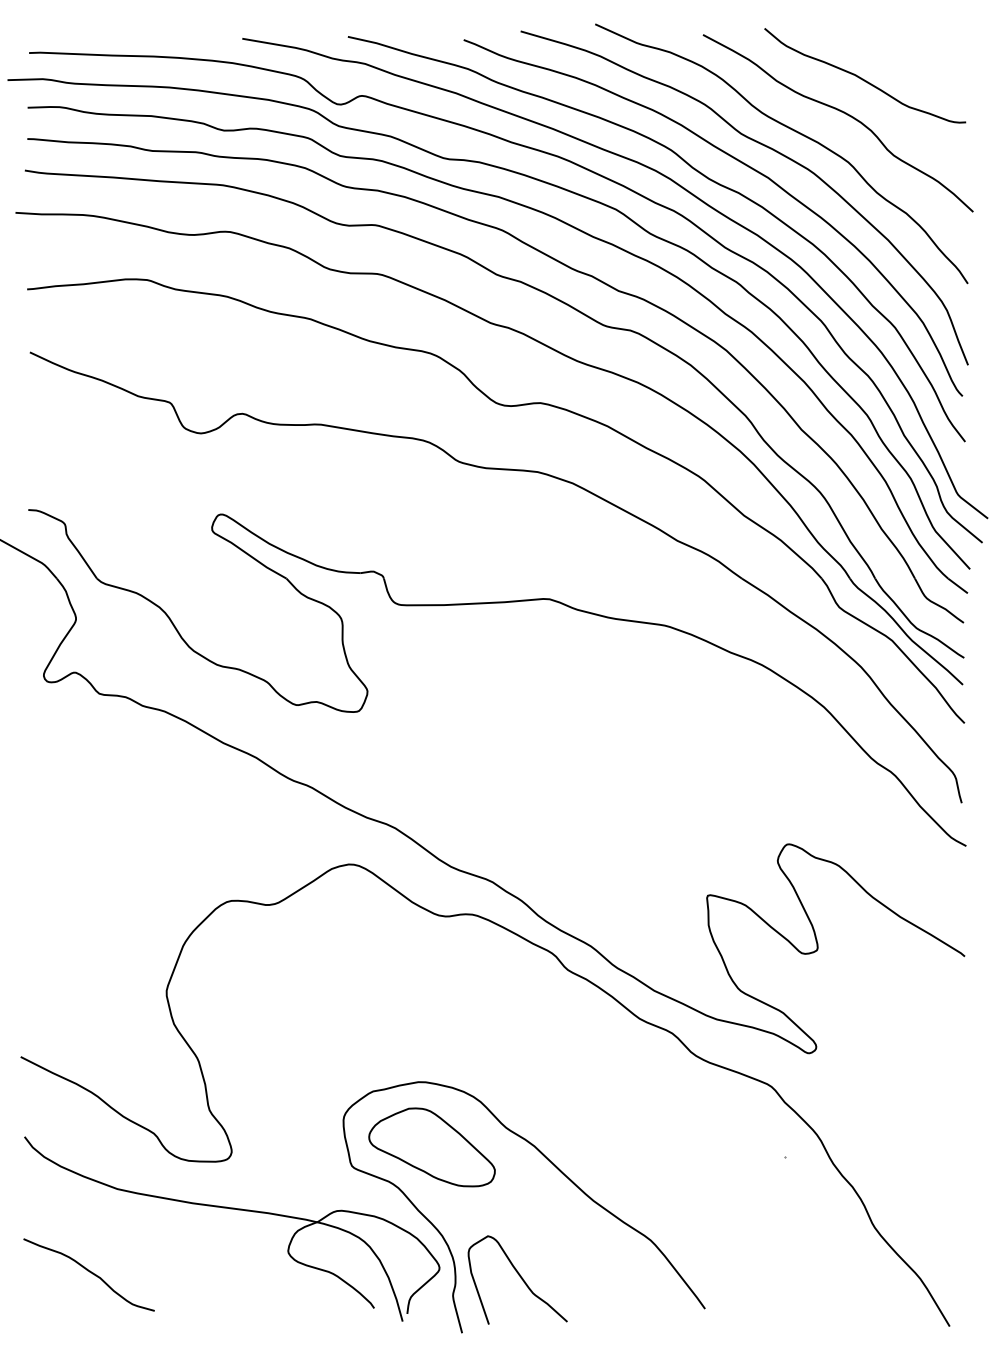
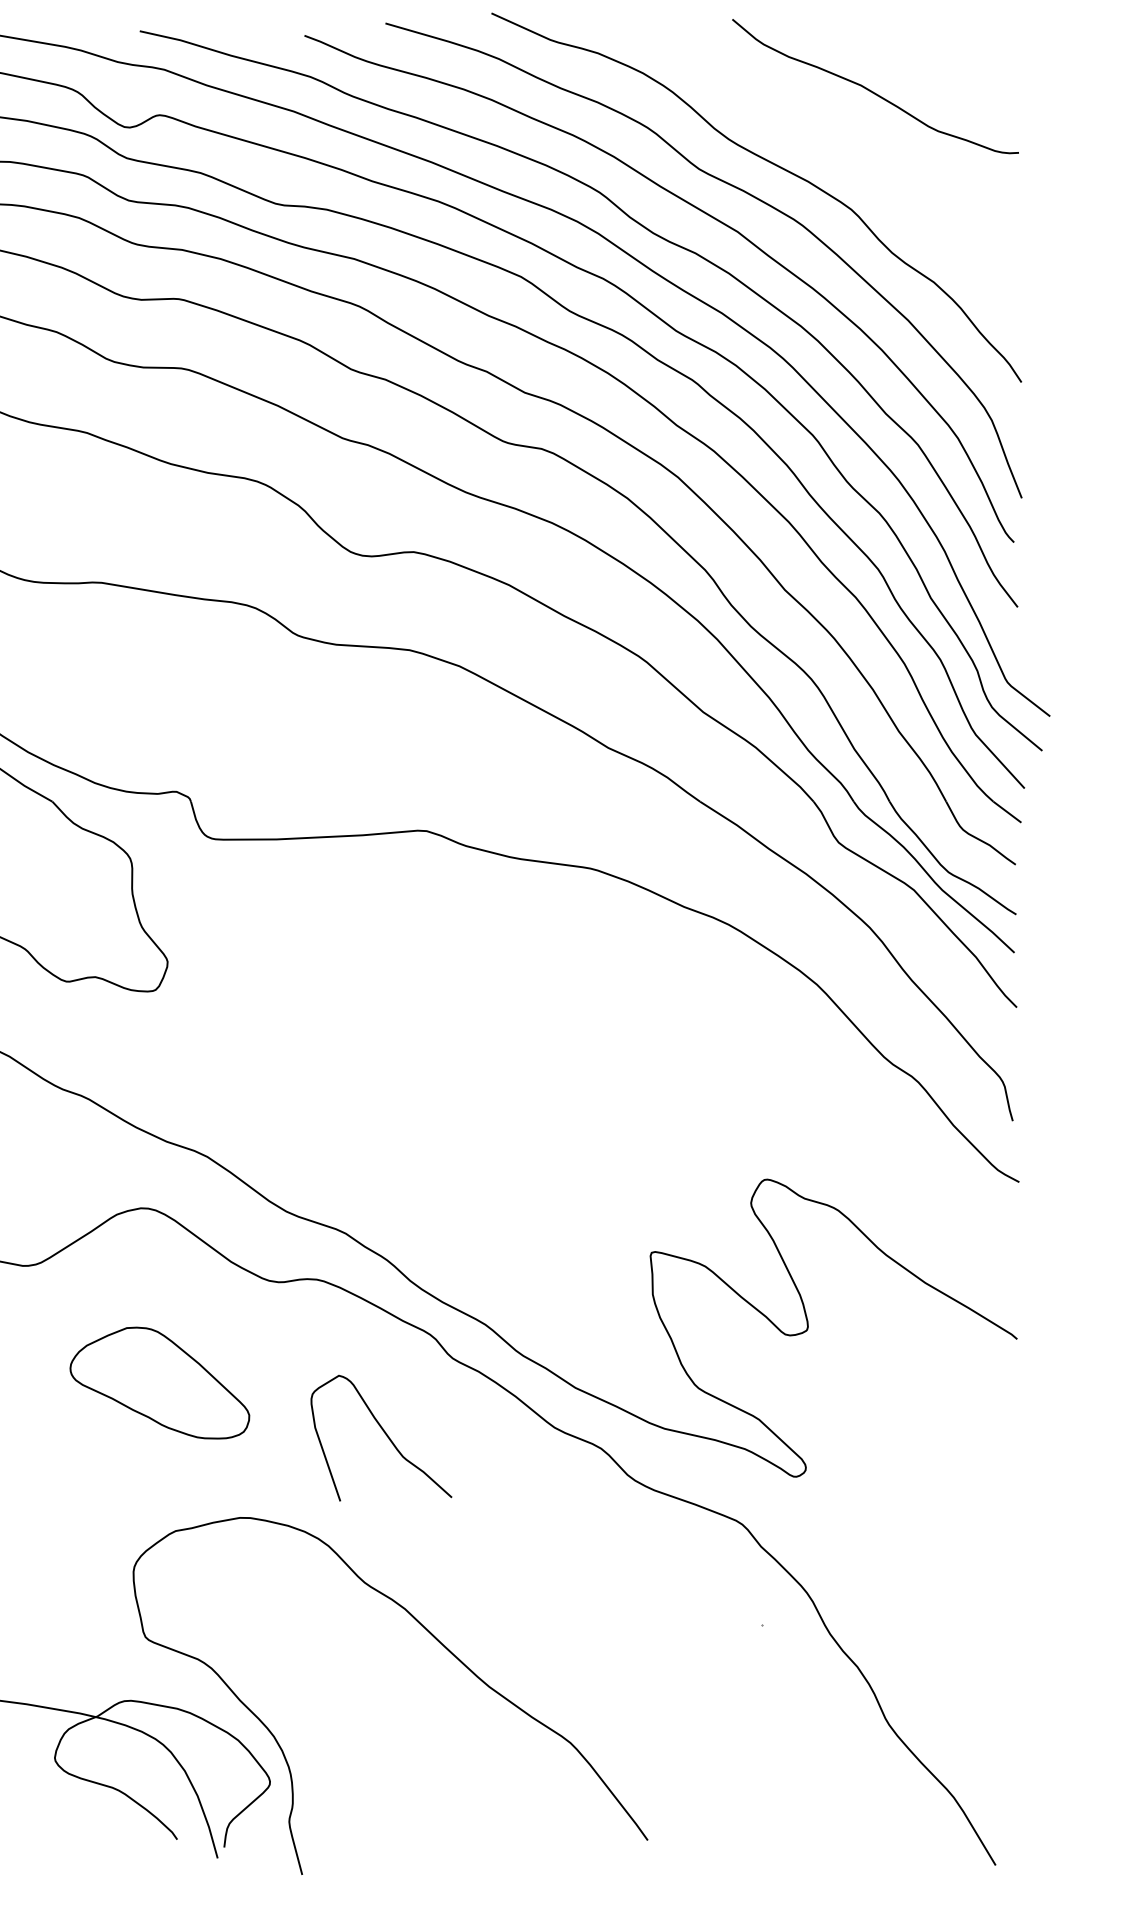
curve: (843, 113) -> (844, 140), removed
part: (431, 1147) -> (159, 1383), moved
curve: (520, 1278) -> (385, 1435), moved

